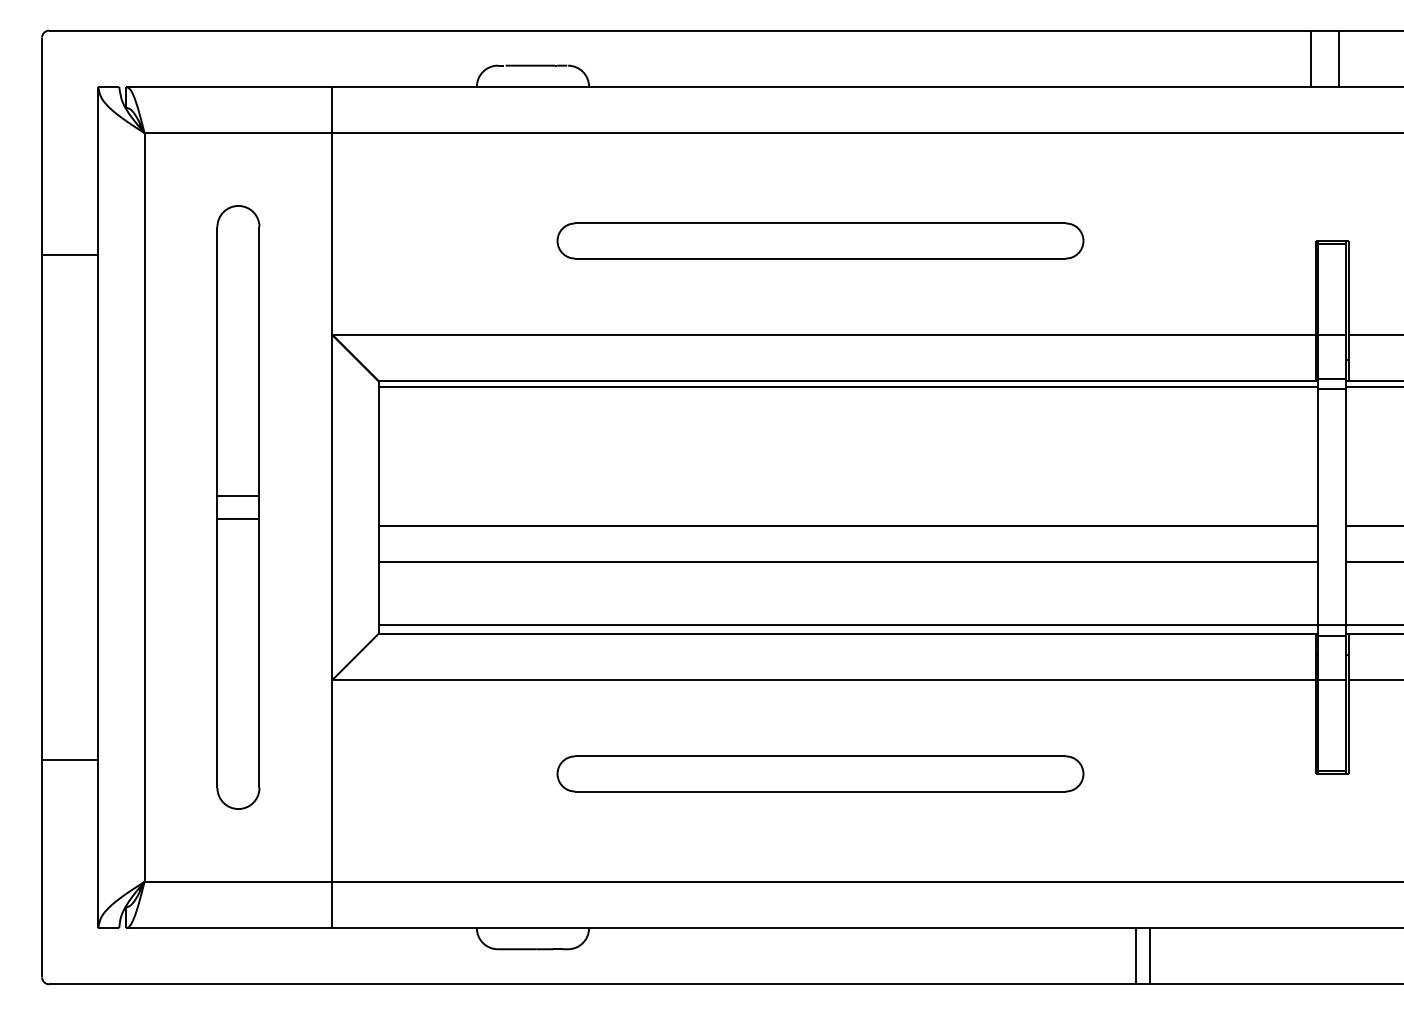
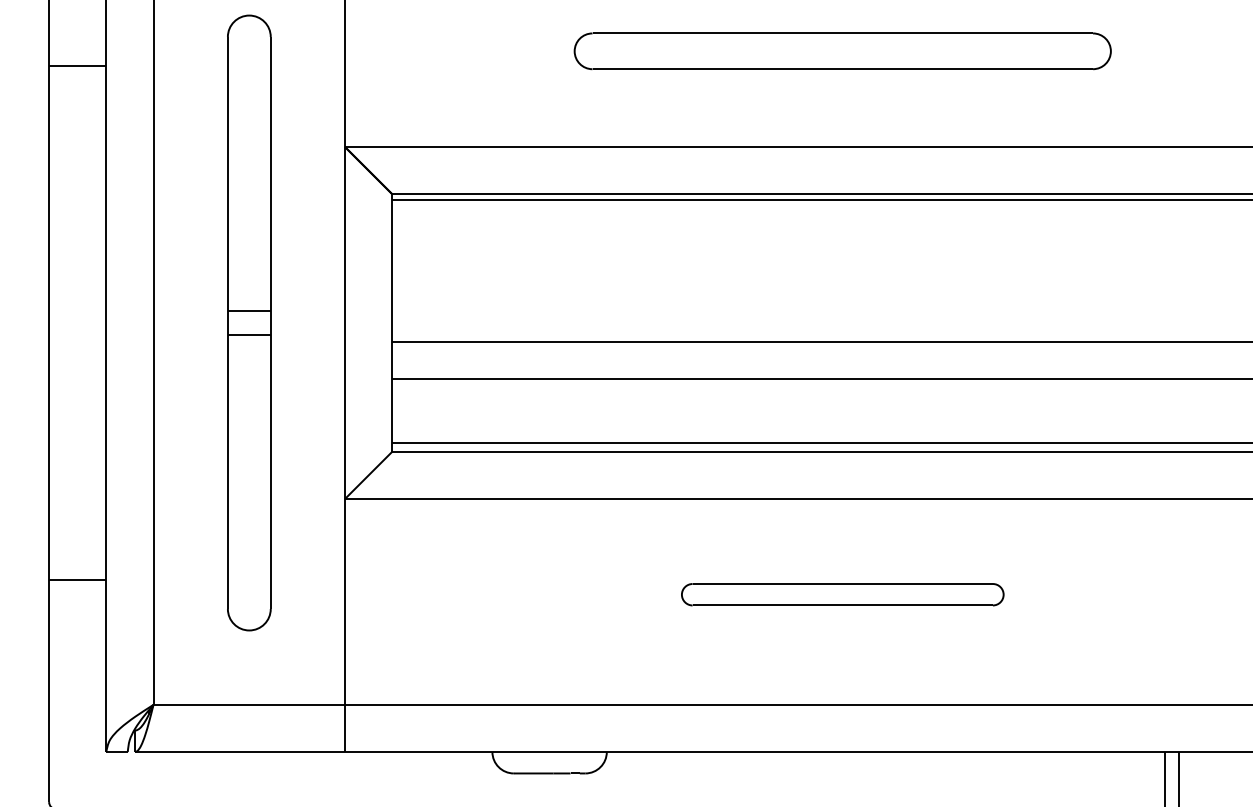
part: (820, 773) -> (842, 594), size x0.6

